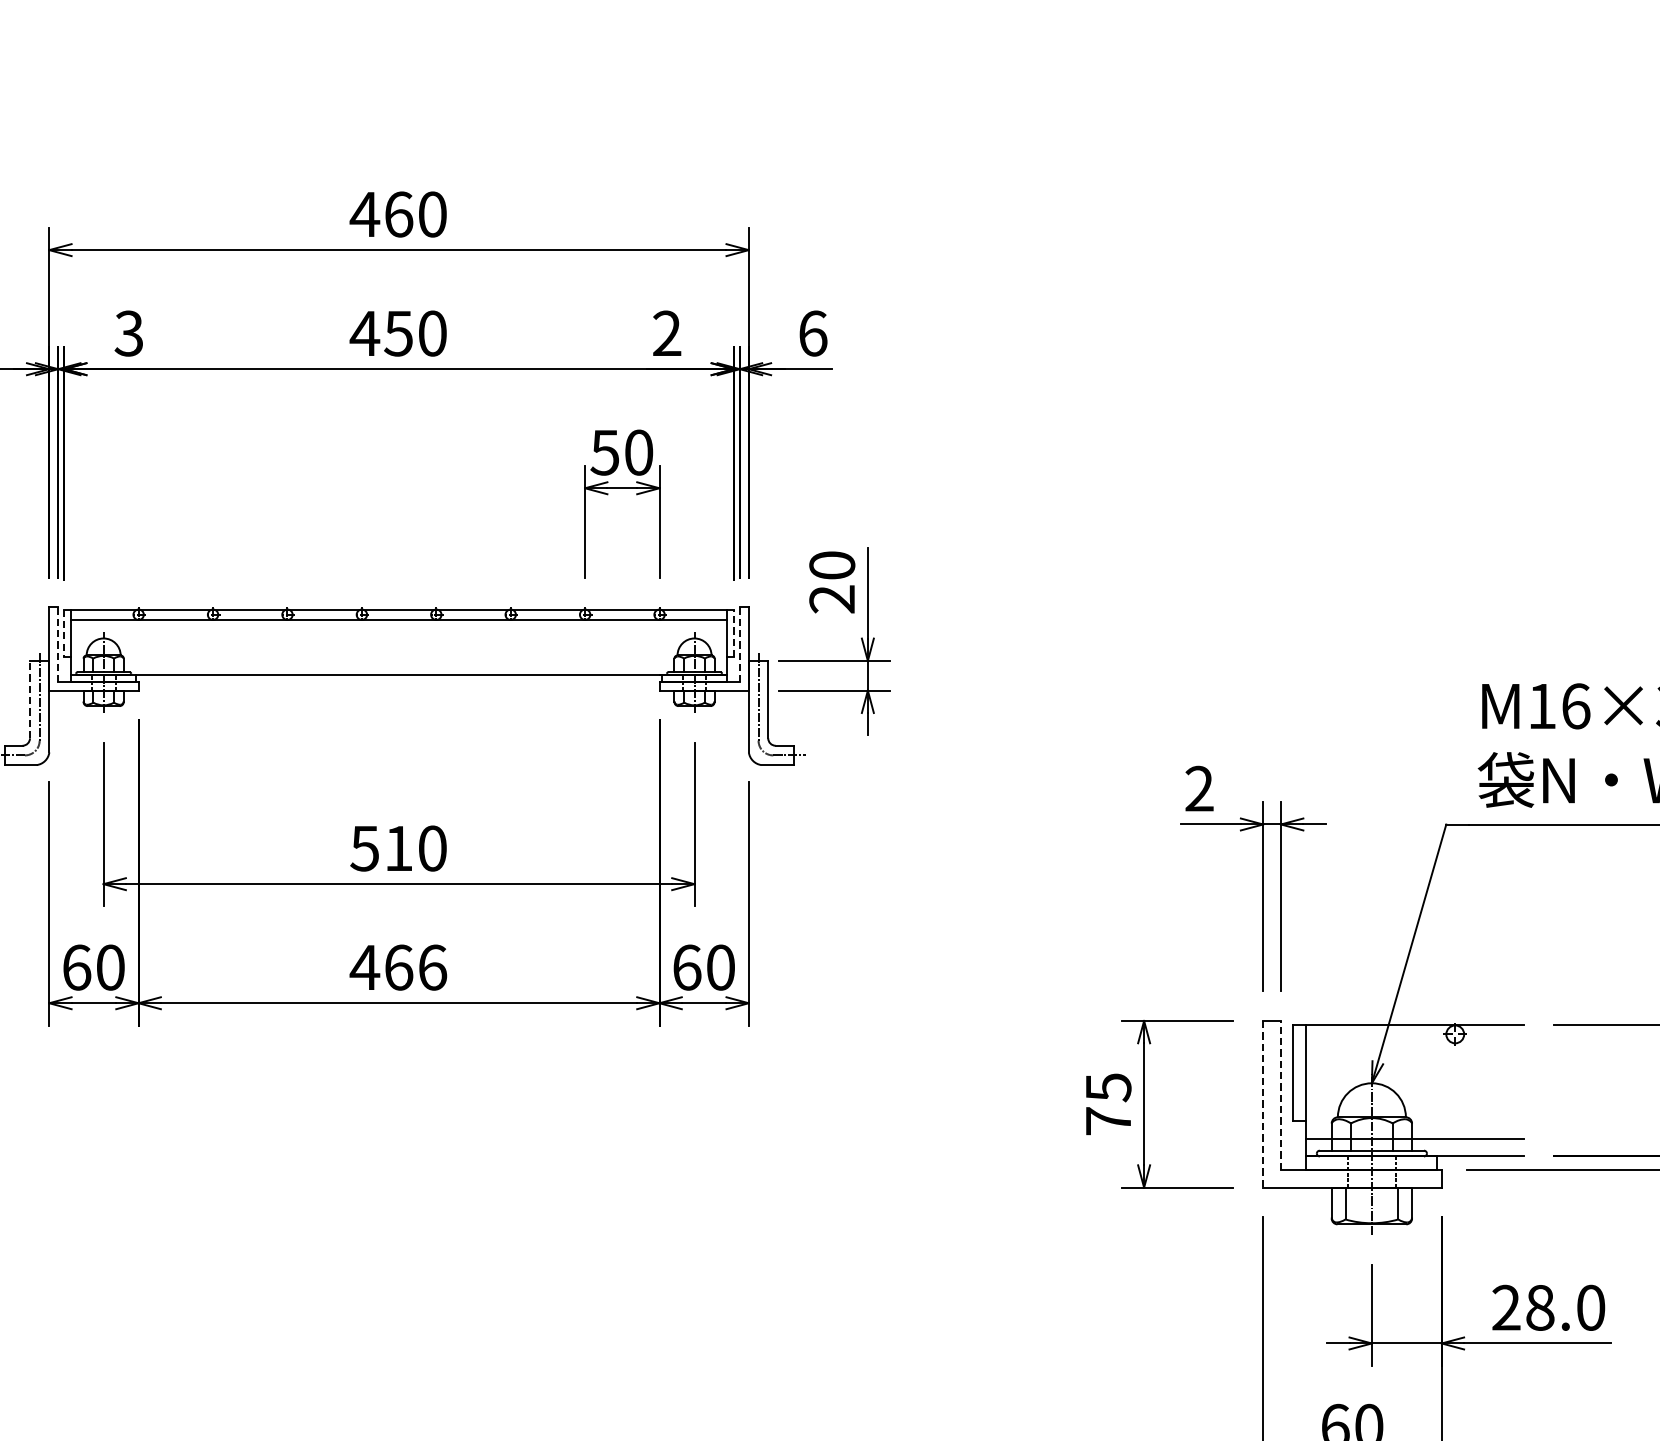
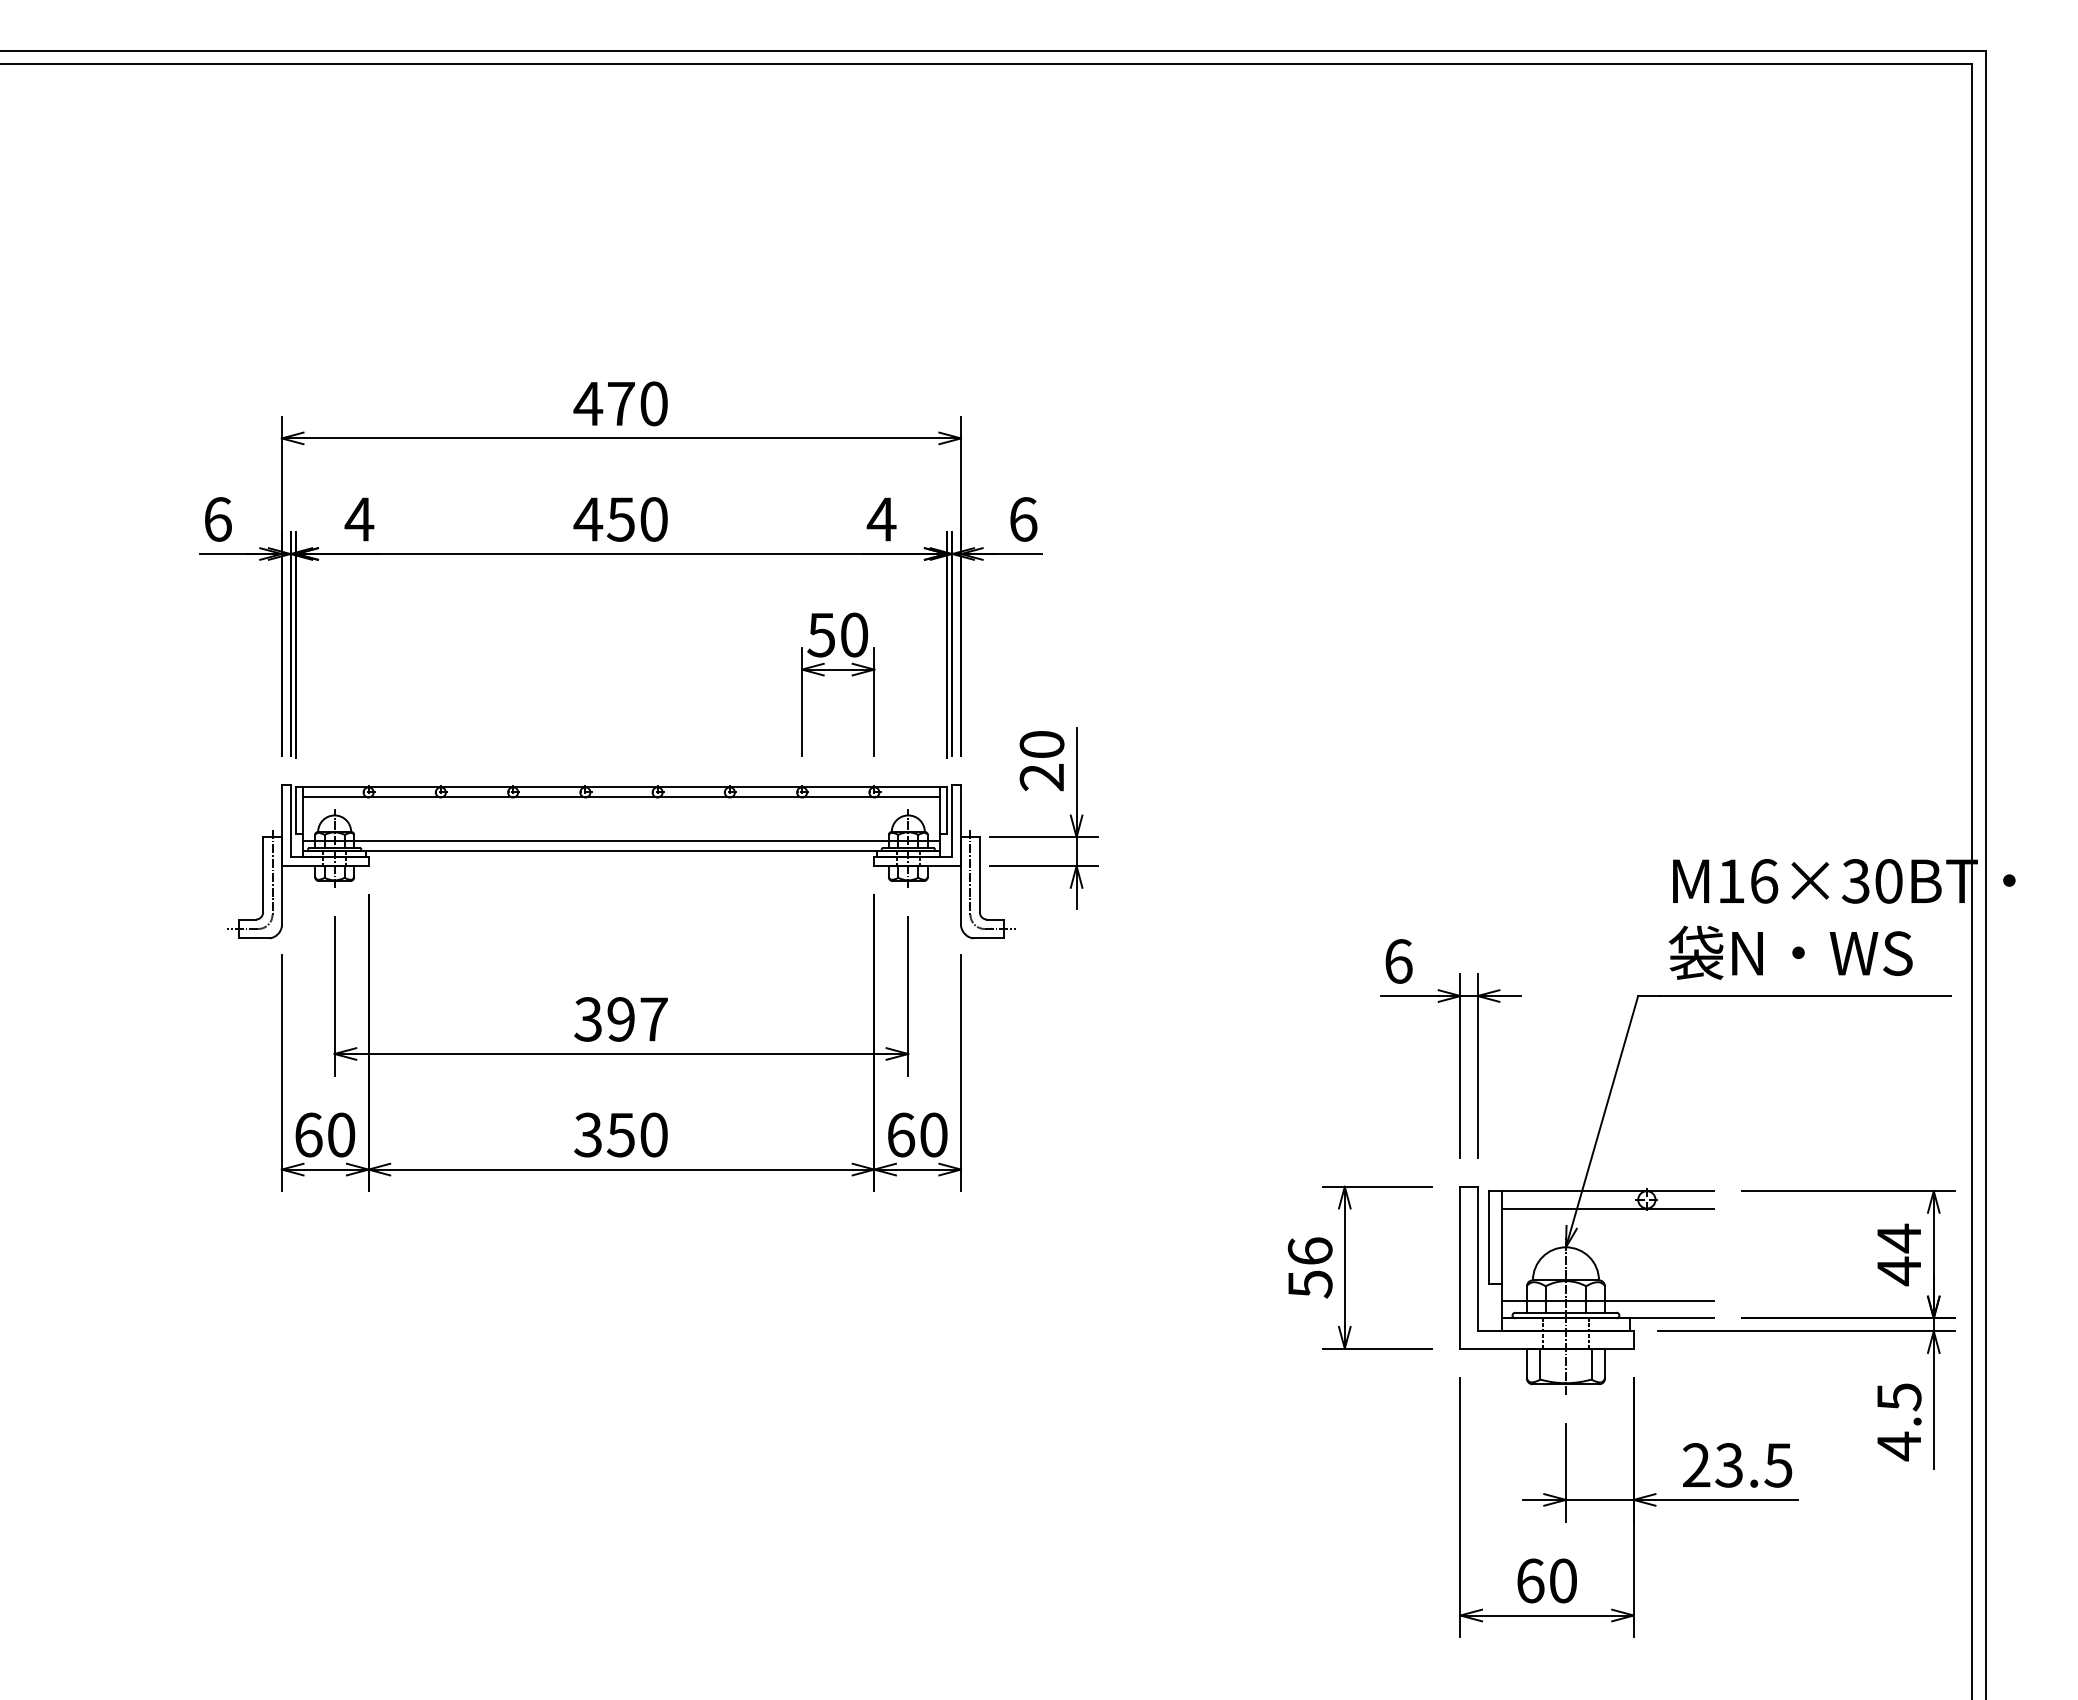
text: (399, 214) -> (621, 403), 460 -> 470
text: (129, 333) -> (359, 519), 3 -> 4
text: (666, 333) -> (881, 519), 2 -> 4
line: (733, 633) -> (946, 810), dashed -> solid
line: (64, 634) -> (296, 811), dashed -> solid
line: (58, 644) -> (290, 821), dashed -> solid
line: (740, 644) -> (952, 821), dashed -> solid
line: (399, 664) -> (621, 840), added
line: (30, 699) -> (263, 874), dashed -> solid
text: (1199, 788) -> (1398, 961), 2 -> 6
text: (398, 848) -> (620, 1019), 510 -> 397
text: (398, 967) -> (620, 1134), 466 -> 350
line: (1414, 1043) -> (1607, 1208), added
line: (1280, 1094) -> (1477, 1258), dashed -> solid
text: (1107, 1104) -> (1309, 1267), 75 -> 56
line: (1263, 1104) -> (1460, 1267), dashed -> solid
text: (1565, 1308) -> (1753, 1465), 28.0 -> 23.5

